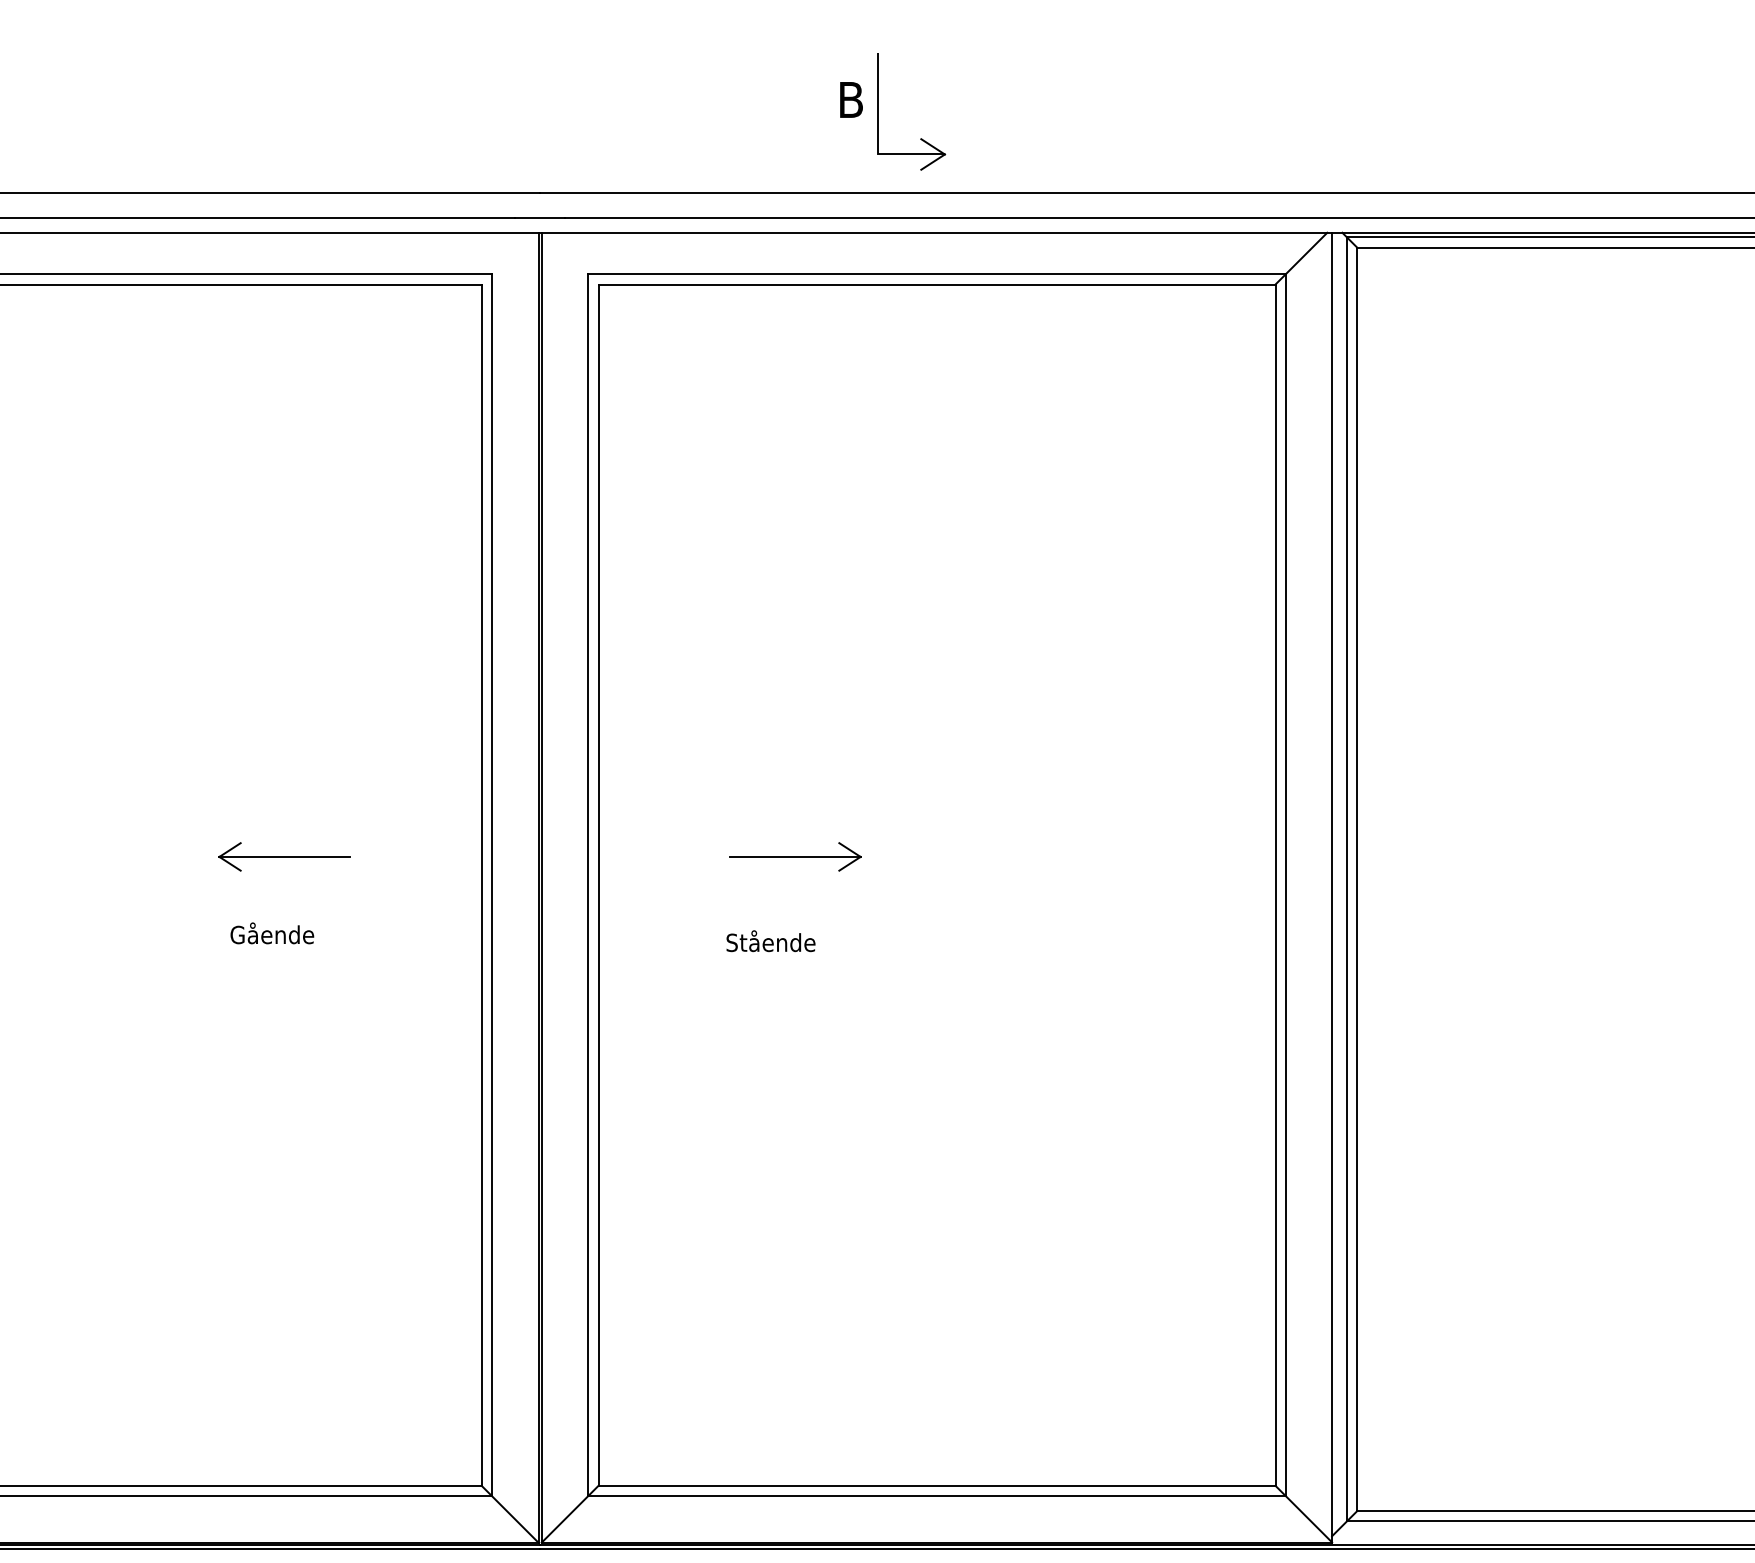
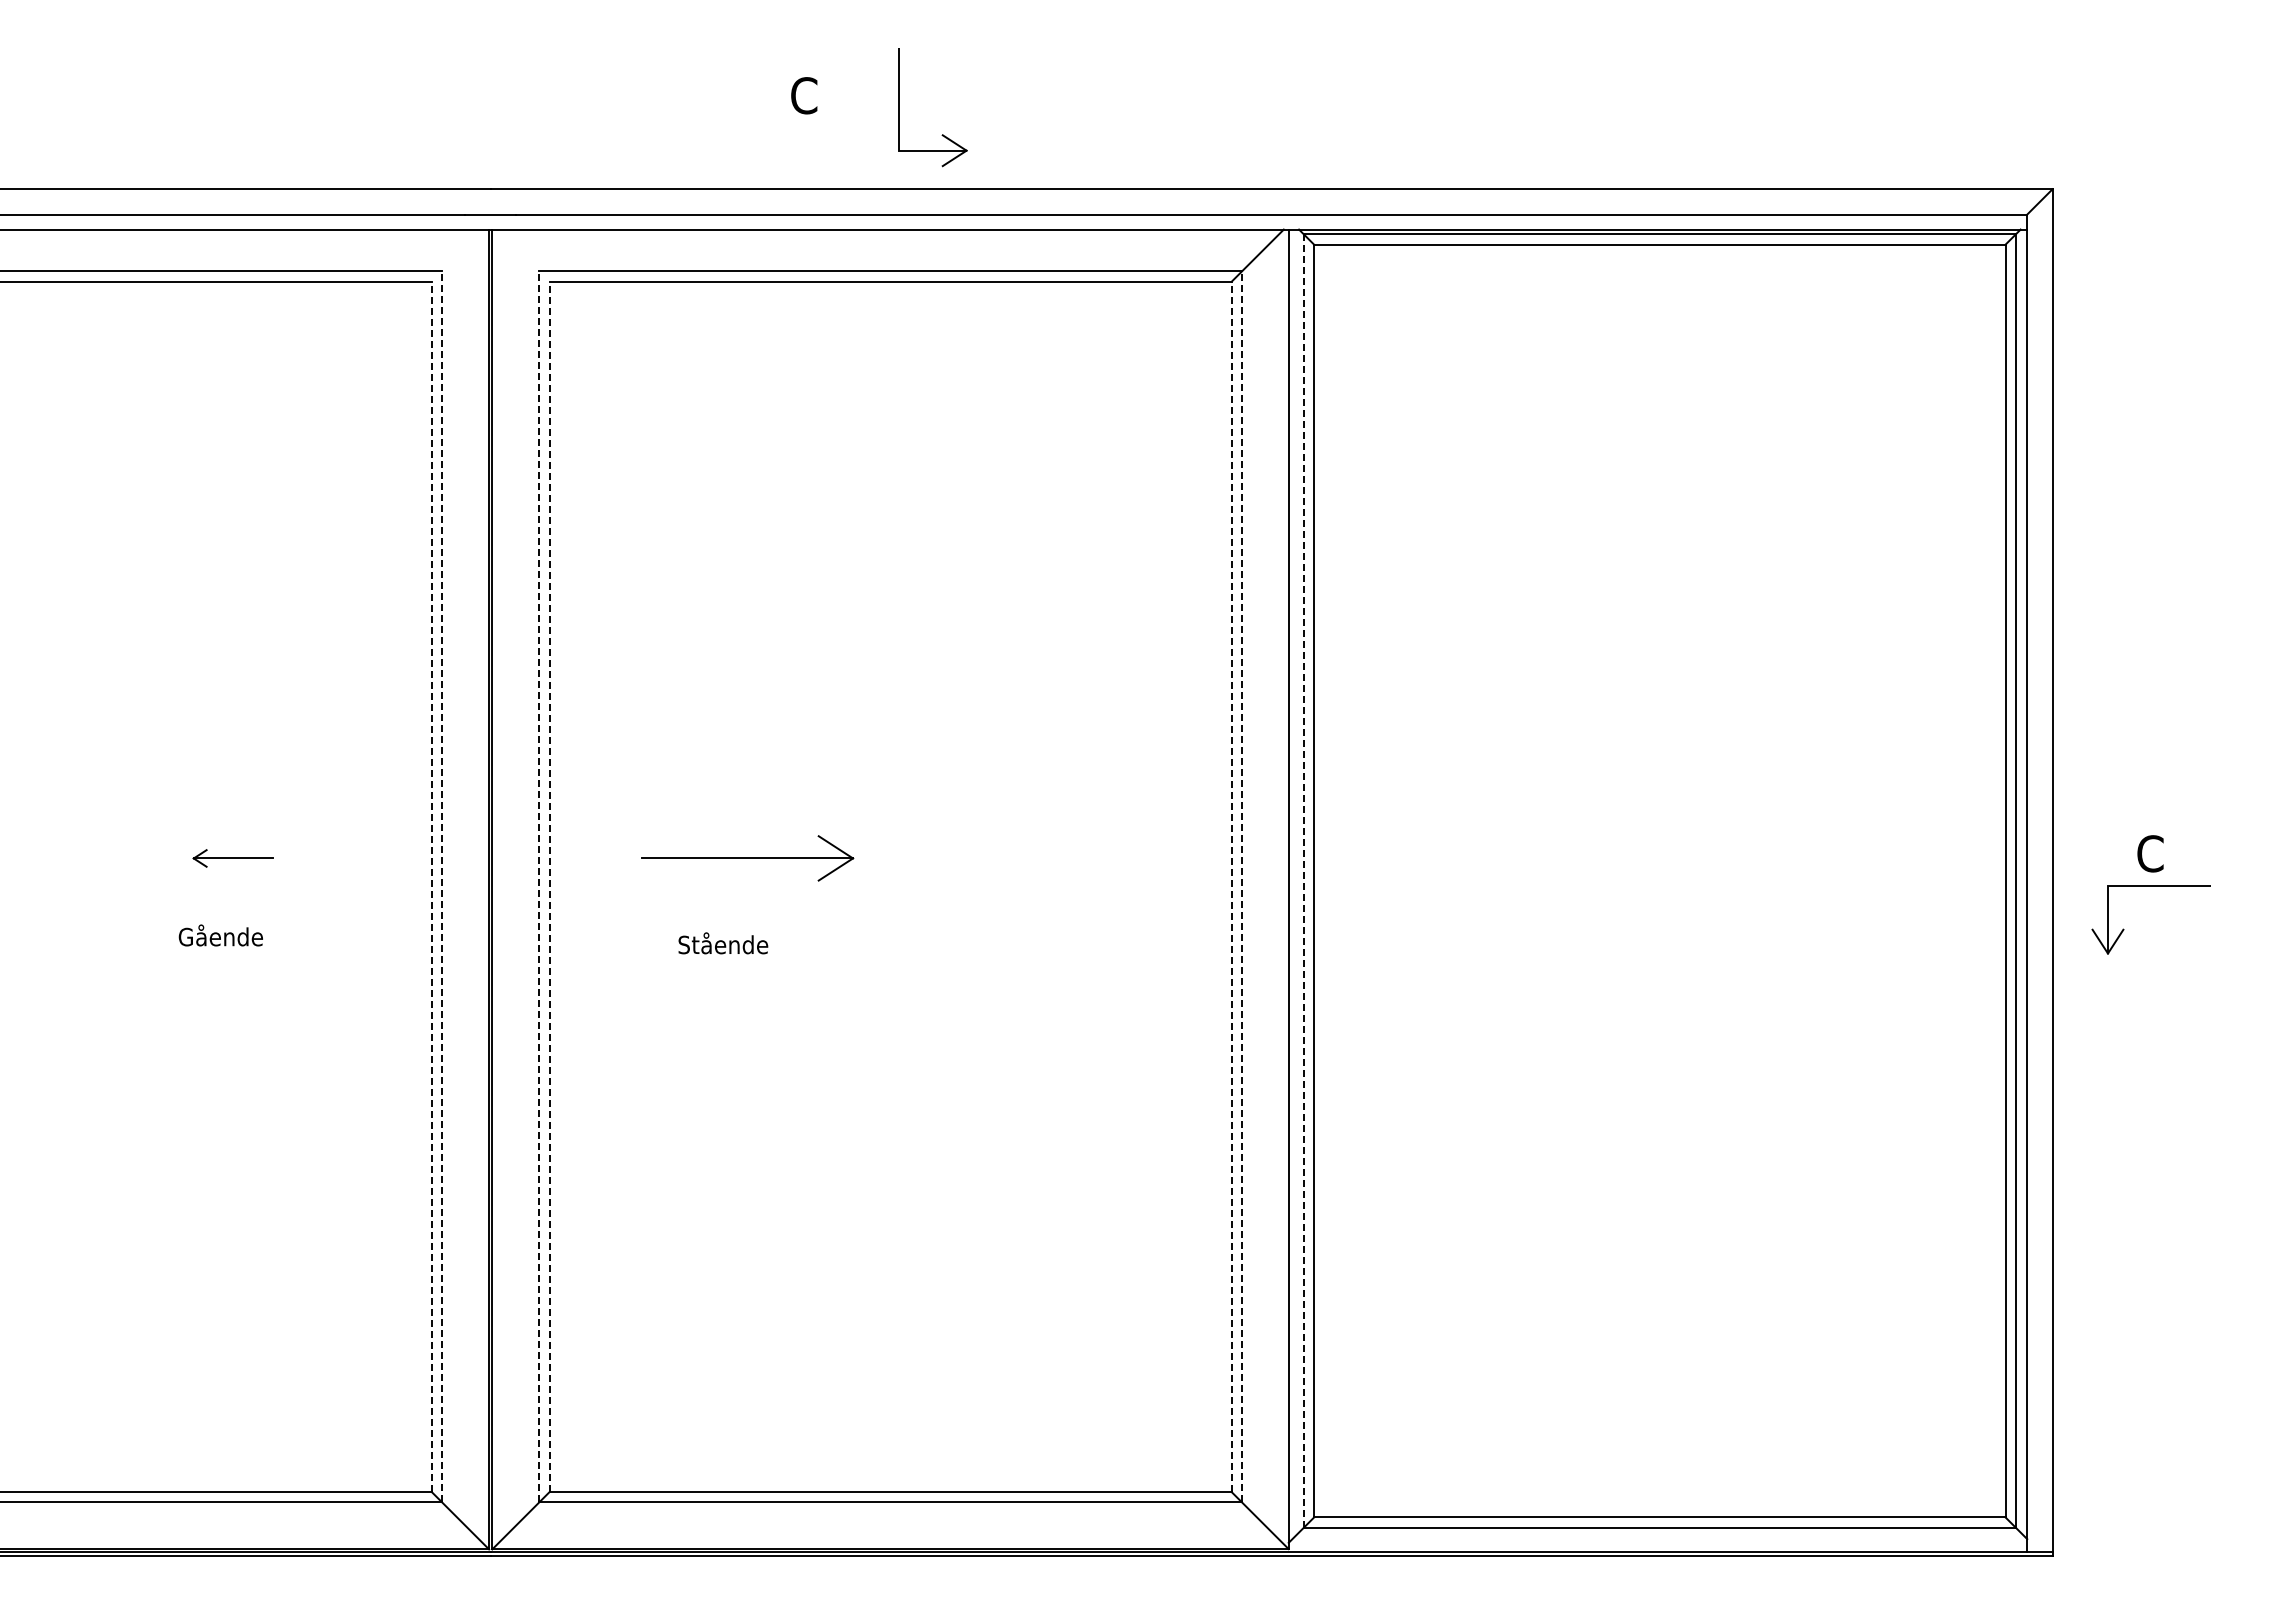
text: (851, 99) -> (804, 95), B -> C
part: (921, 138) -> (942, 134), moved
part: (283, 856) -> (232, 858), size x0.6
part: (794, 856) -> (747, 858), size x1.6
line: (1346, 879) -> (1303, 881), solid -> dashed
line: (481, 884) -> (431, 886), solid -> dashed
line: (492, 884) -> (442, 886), solid -> dashed
line: (588, 884) -> (539, 886), solid -> dashed
line: (598, 884) -> (549, 886), solid -> dashed
line: (1275, 884) -> (1231, 886), solid -> dashed
line: (1286, 884) -> (1242, 886), solid -> dashed

